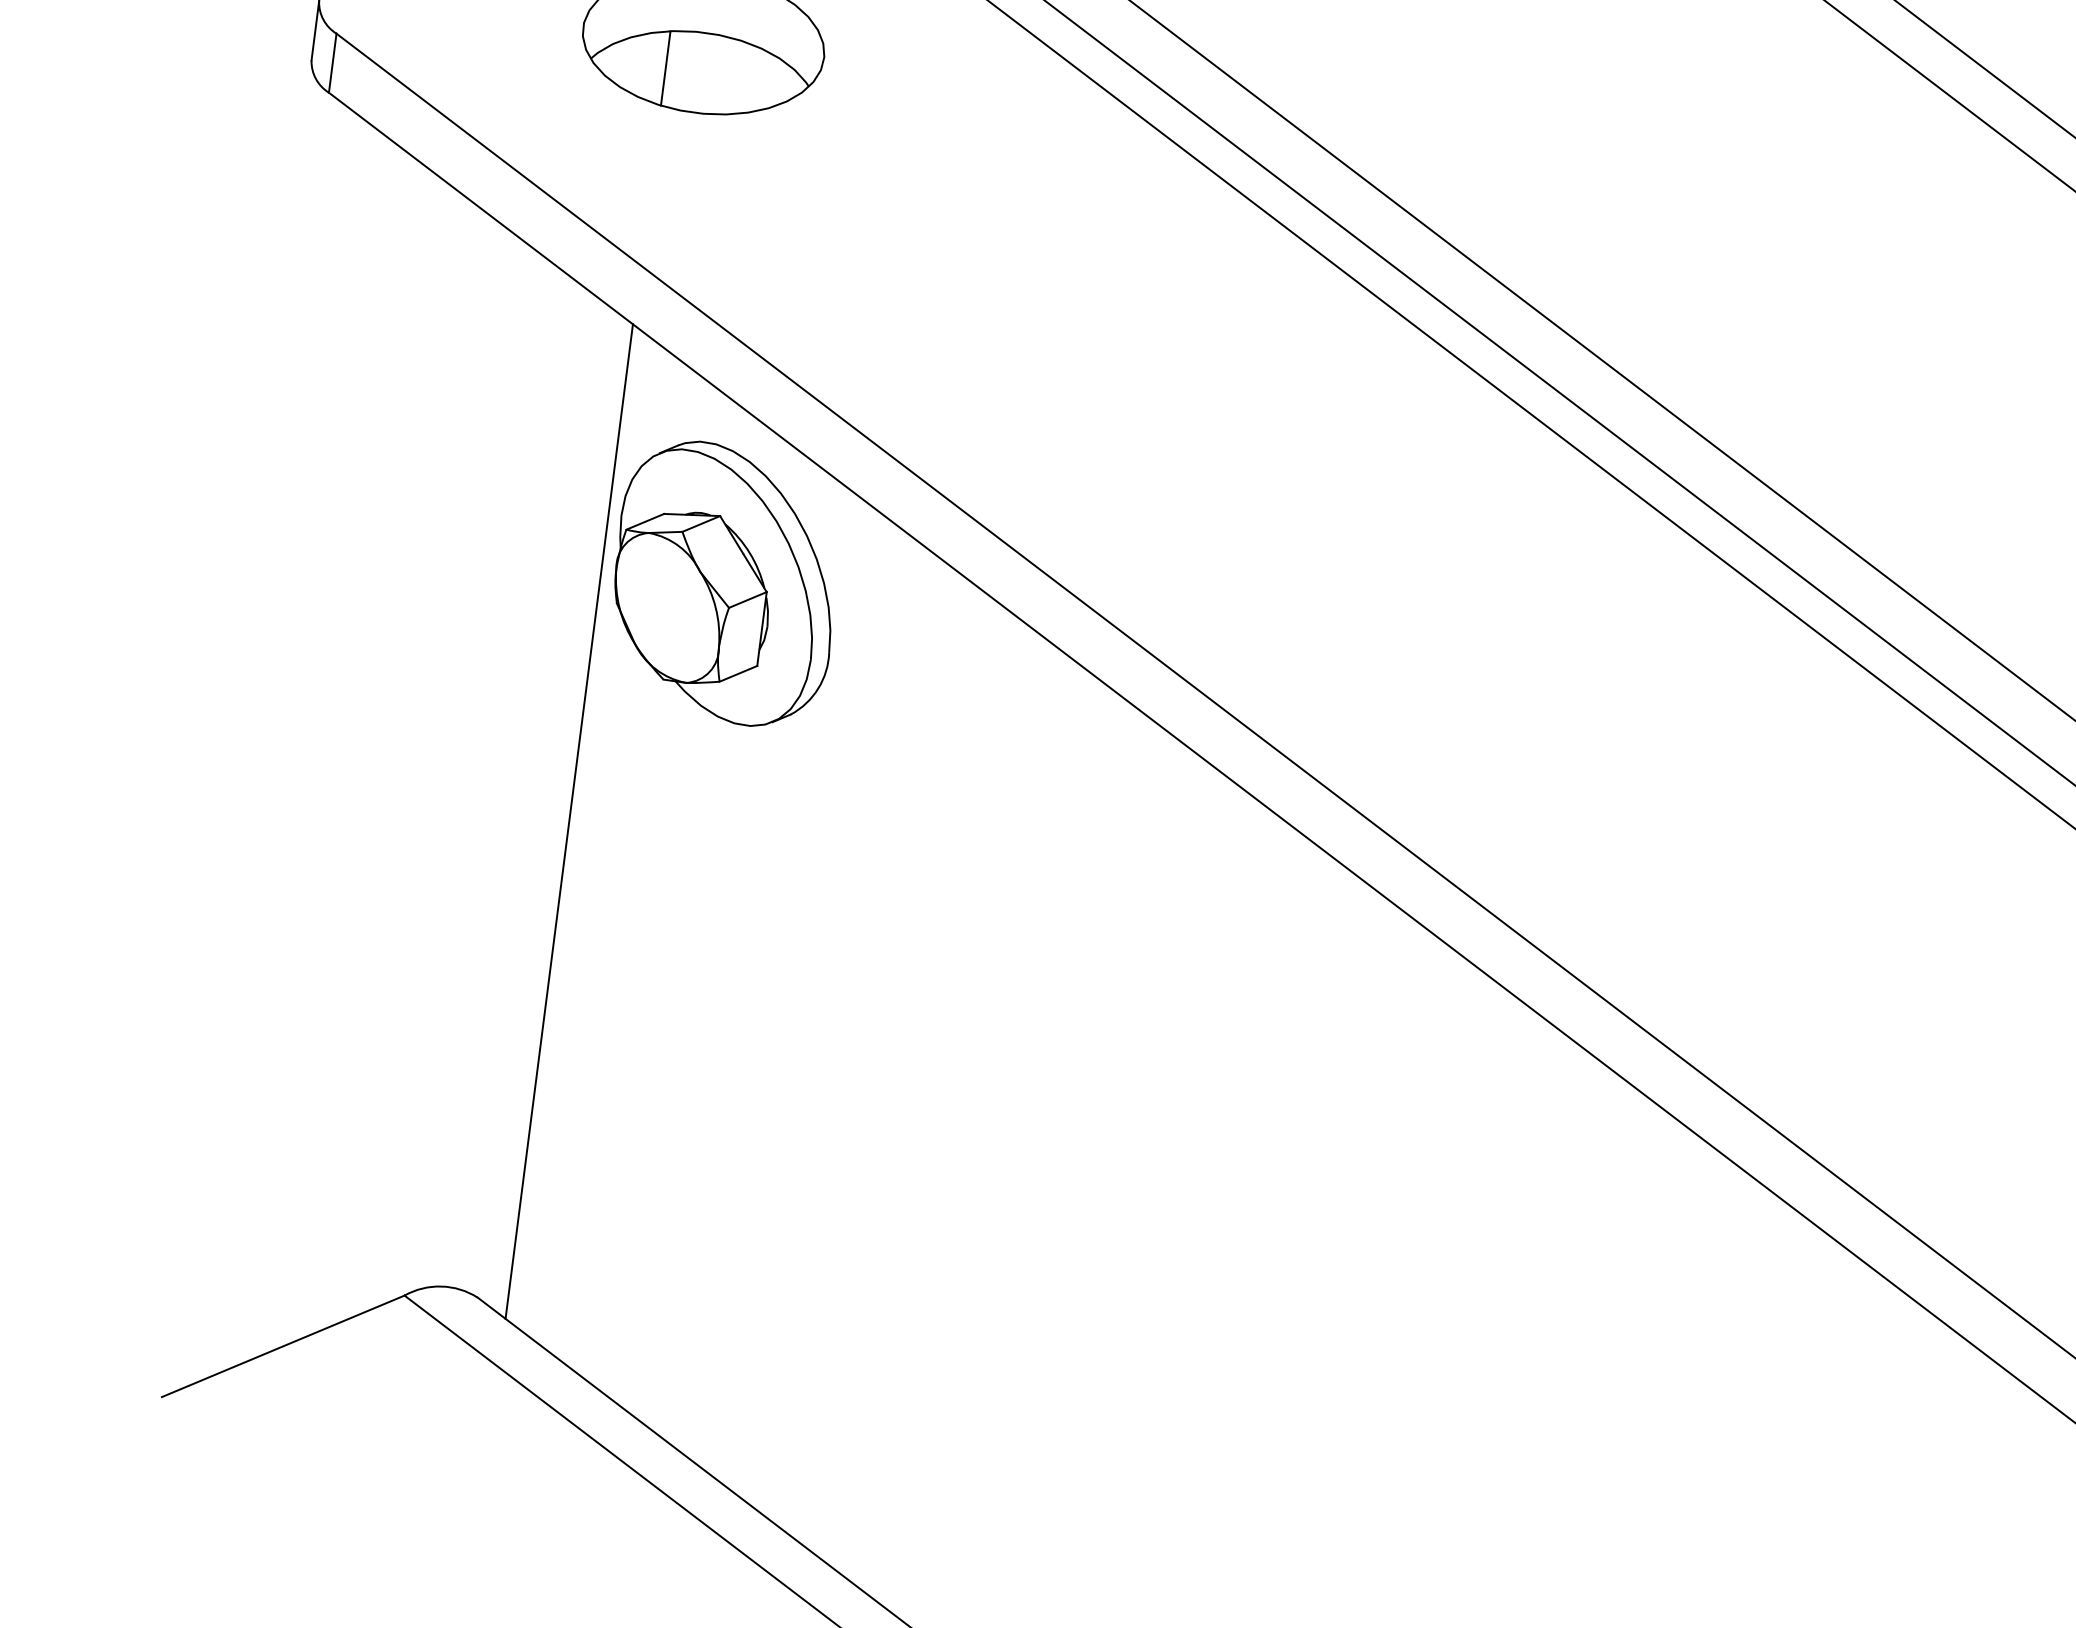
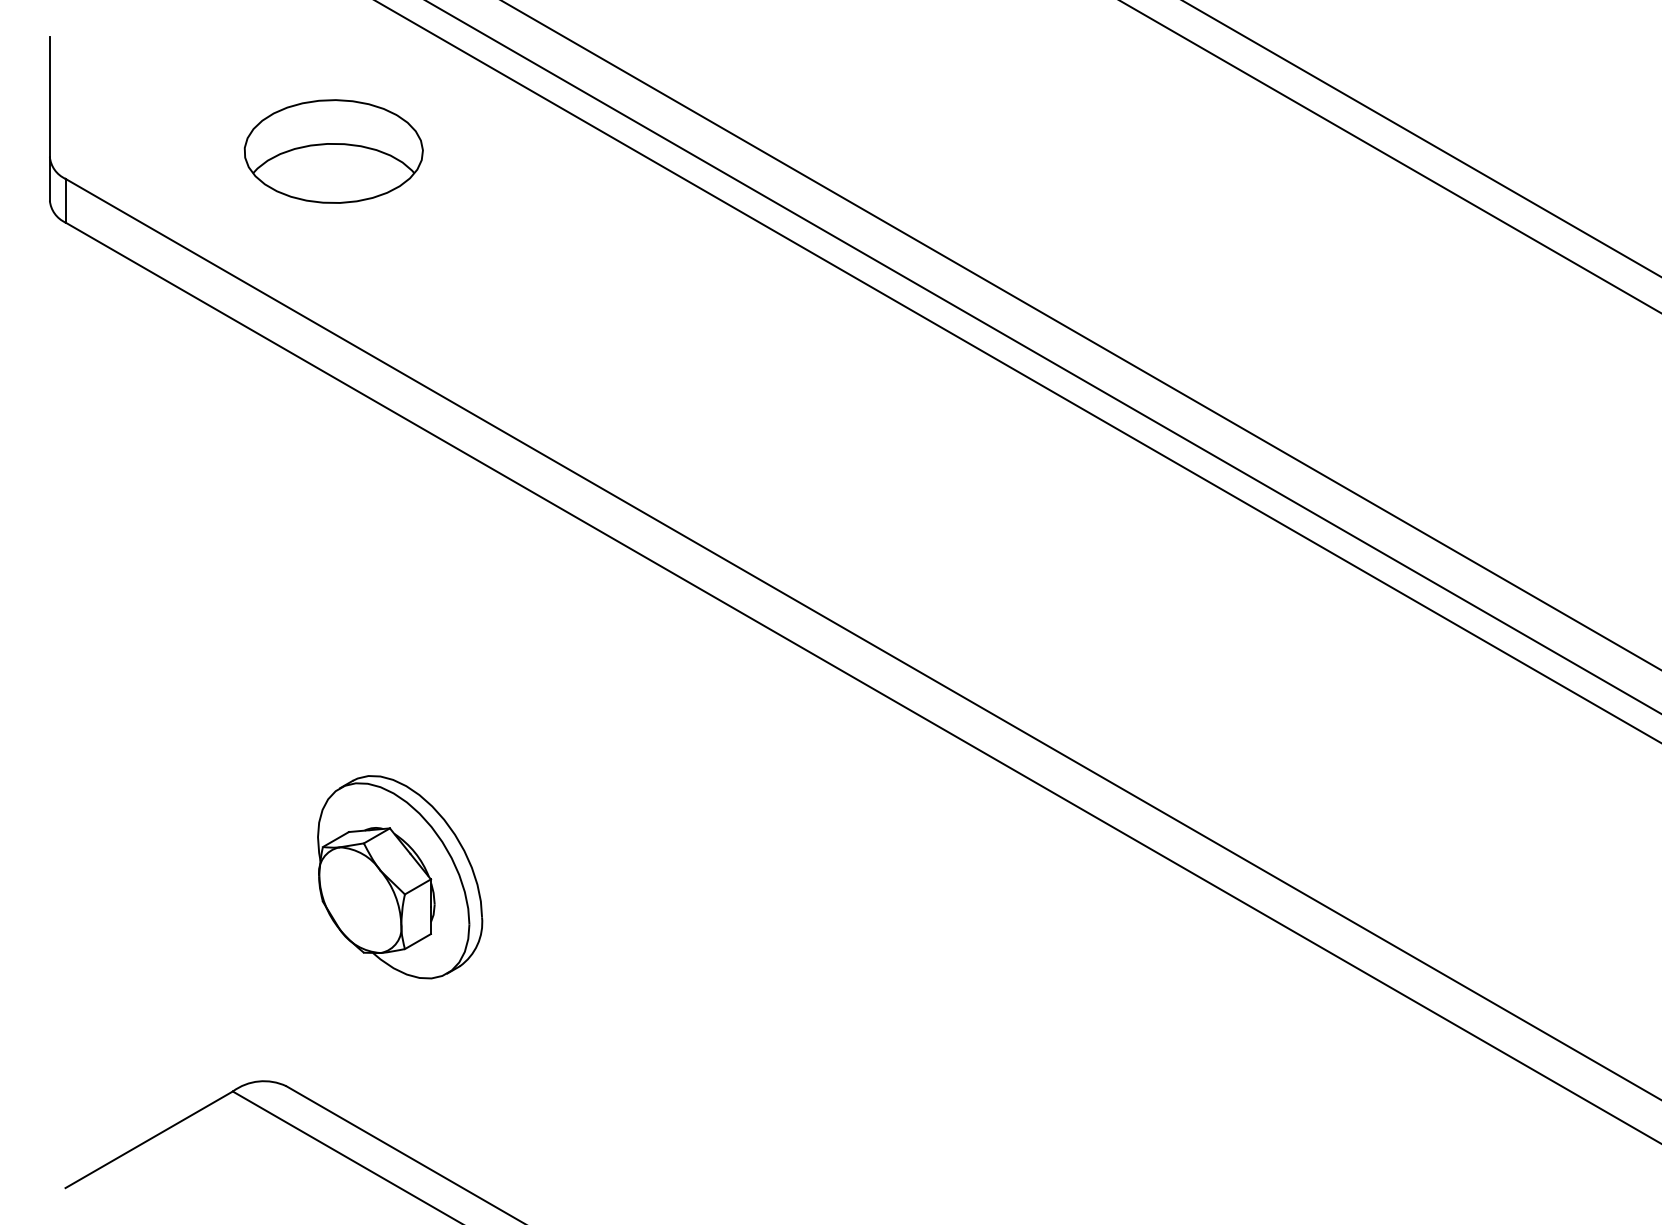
line: (665, 68) -> (308, 173), removed
part: (725, 584) -> (400, 877), moved
line: (569, 820) -> (308, 730), removed

